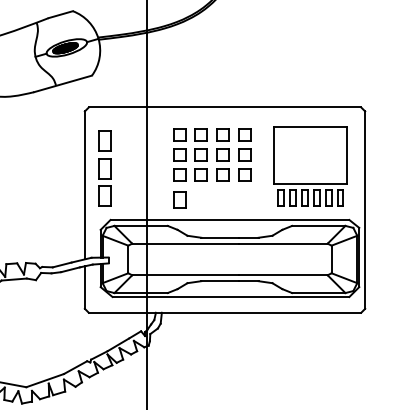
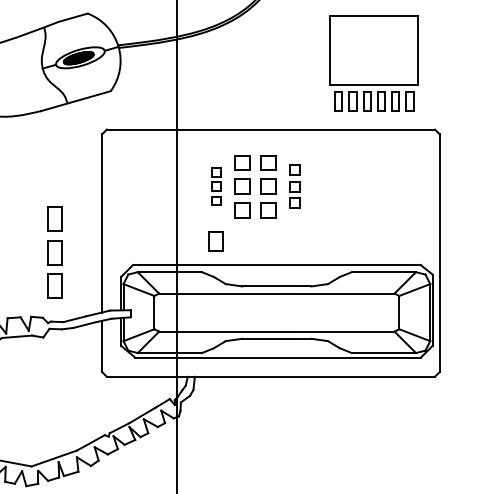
part: (179, 154) -> (216, 186), size x0.6
part: (244, 154) -> (294, 186), size x0.7
part: (310, 166) -> (373, 63), moved
part: (104, 168) -> (54, 252), moved

